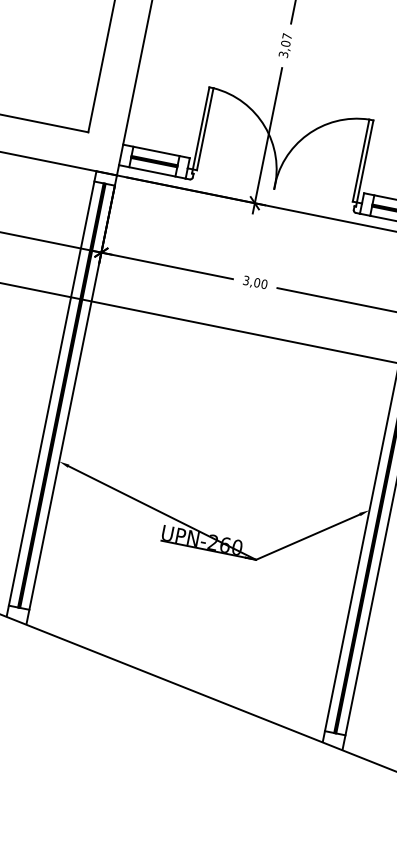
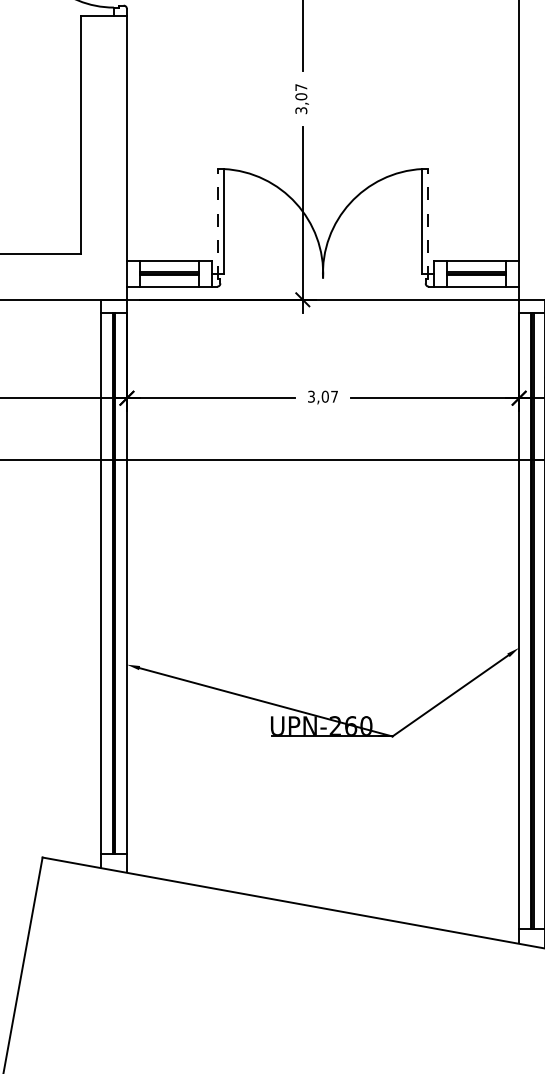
line: (200, 130) -> (218, 223), solid -> dashed
line: (364, 163) -> (427, 223), solid -> dashed
text: (264, 284) -> (334, 396), 3,00 -> 3,07

